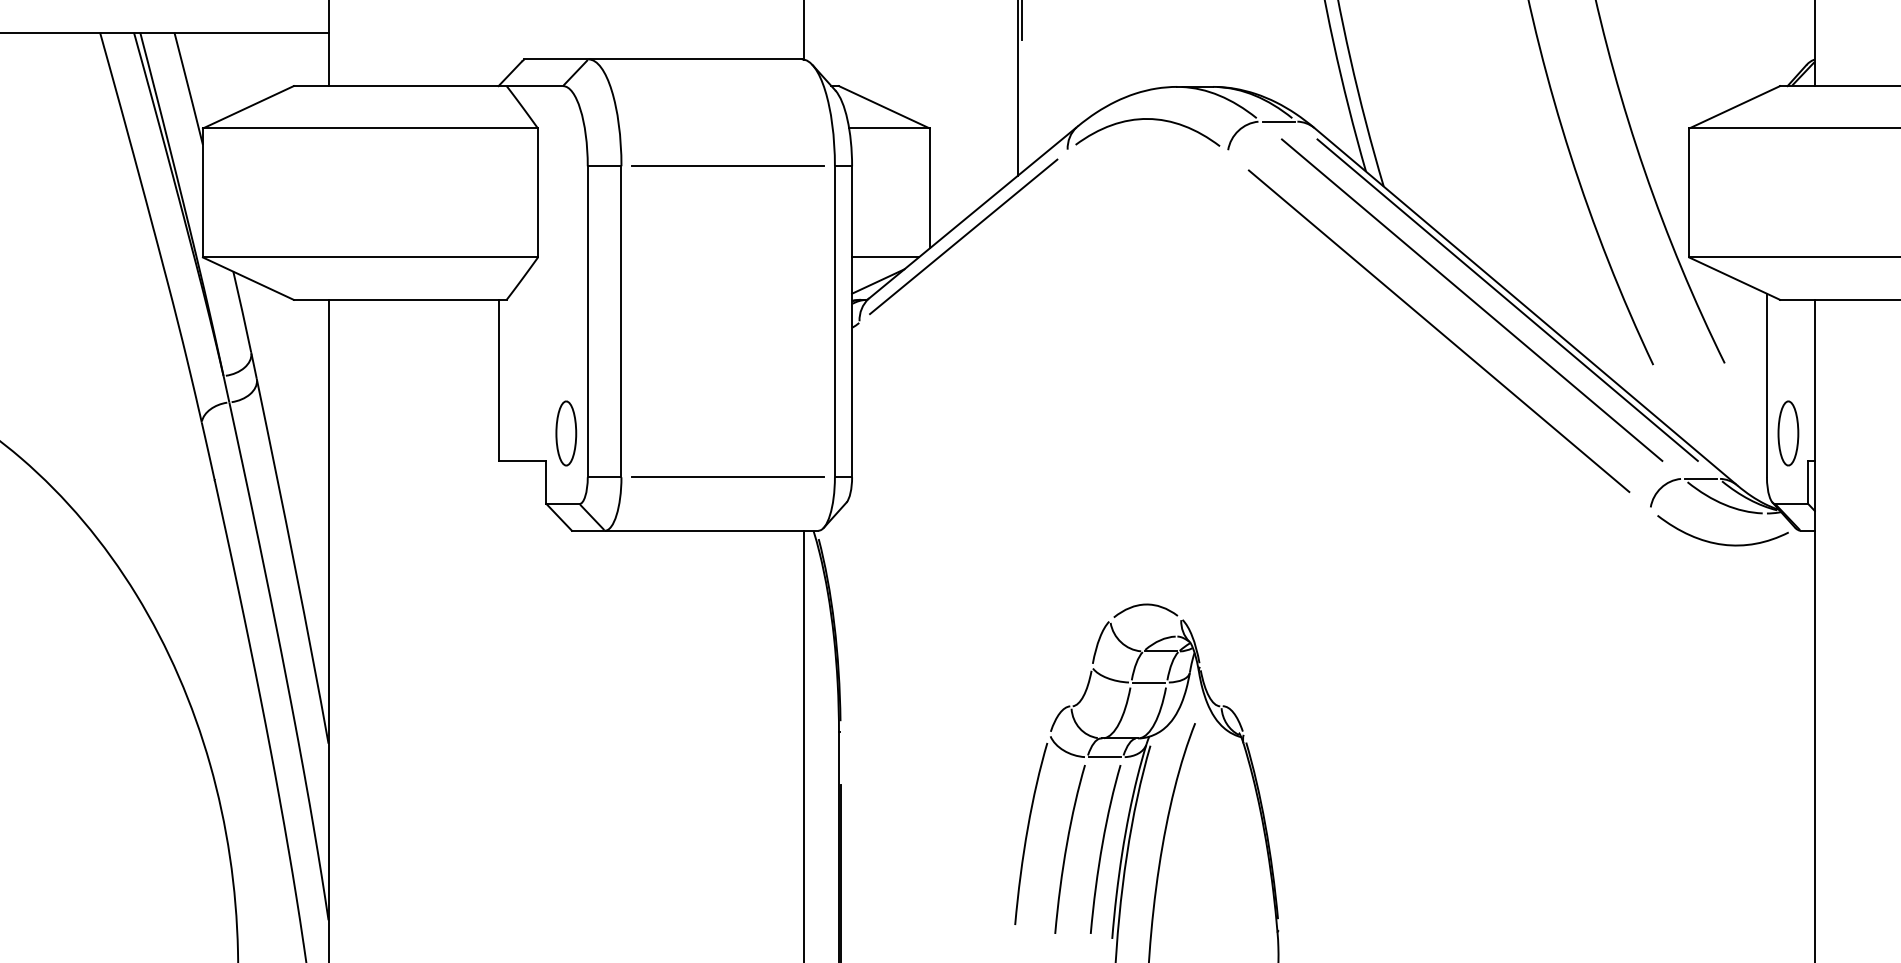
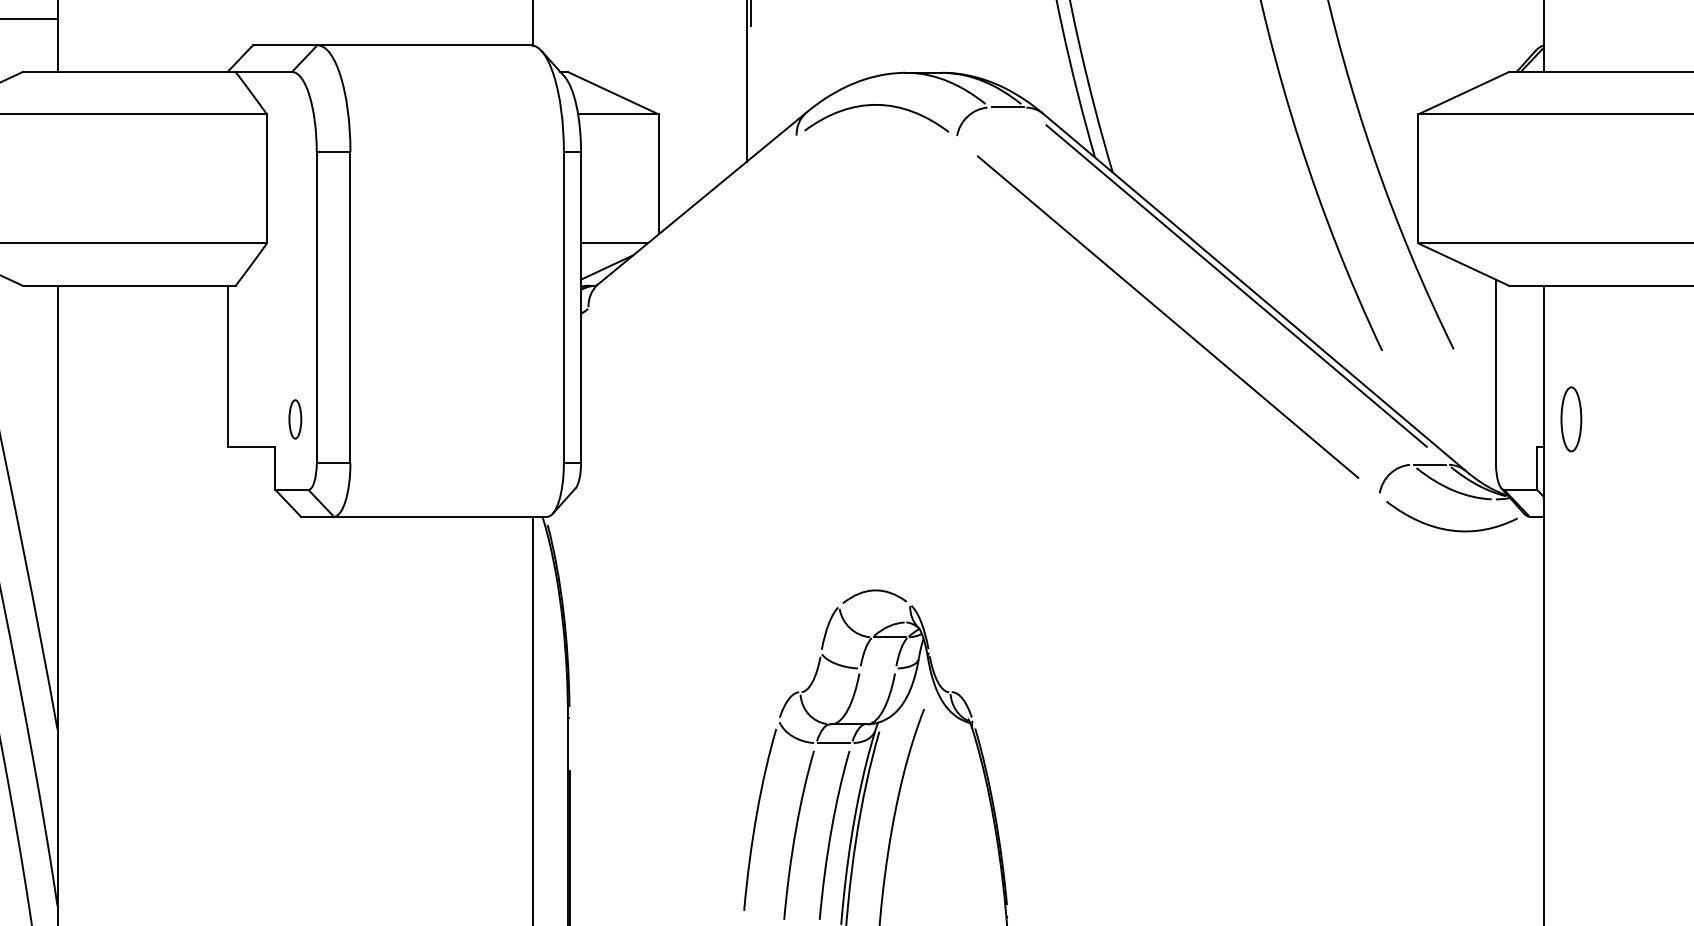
line: (728, 166) -> (457, 152), removed
line: (963, 236) -> (692, 222), removed
line: (1471, 299) -> (1200, 285), removed
part: (566, 433) -> (295, 419), size x0.6
part: (1788, 433) -> (1571, 419), moved
line: (727, 476) -> (456, 462), removed
line: (1149, 682) -> (878, 668), removed

